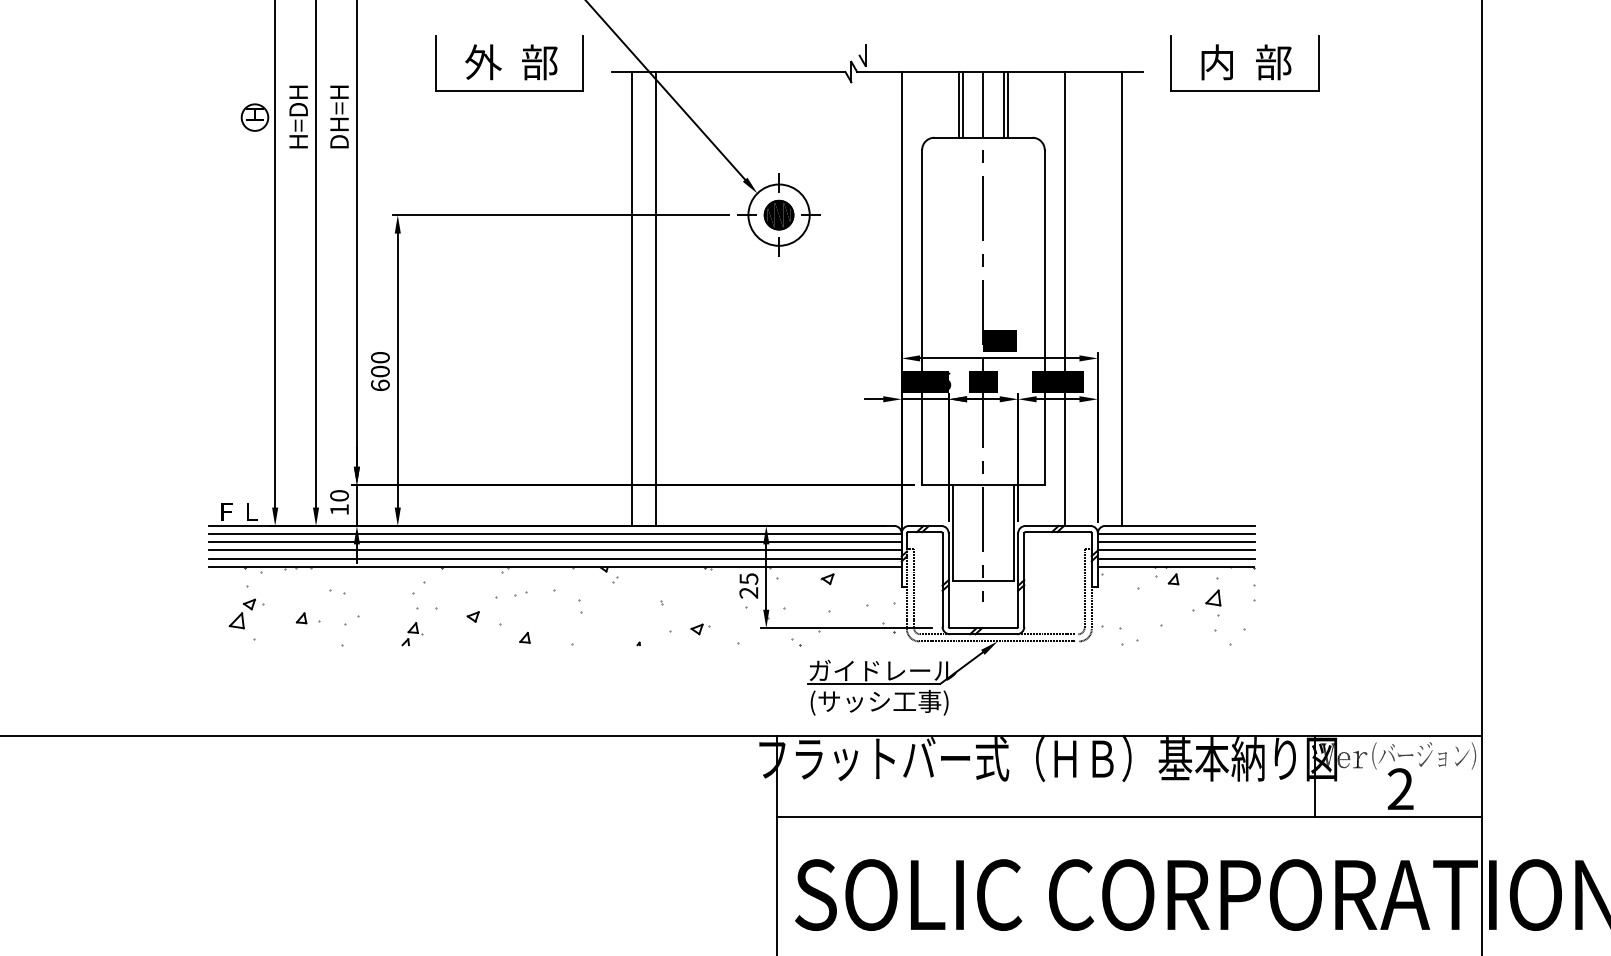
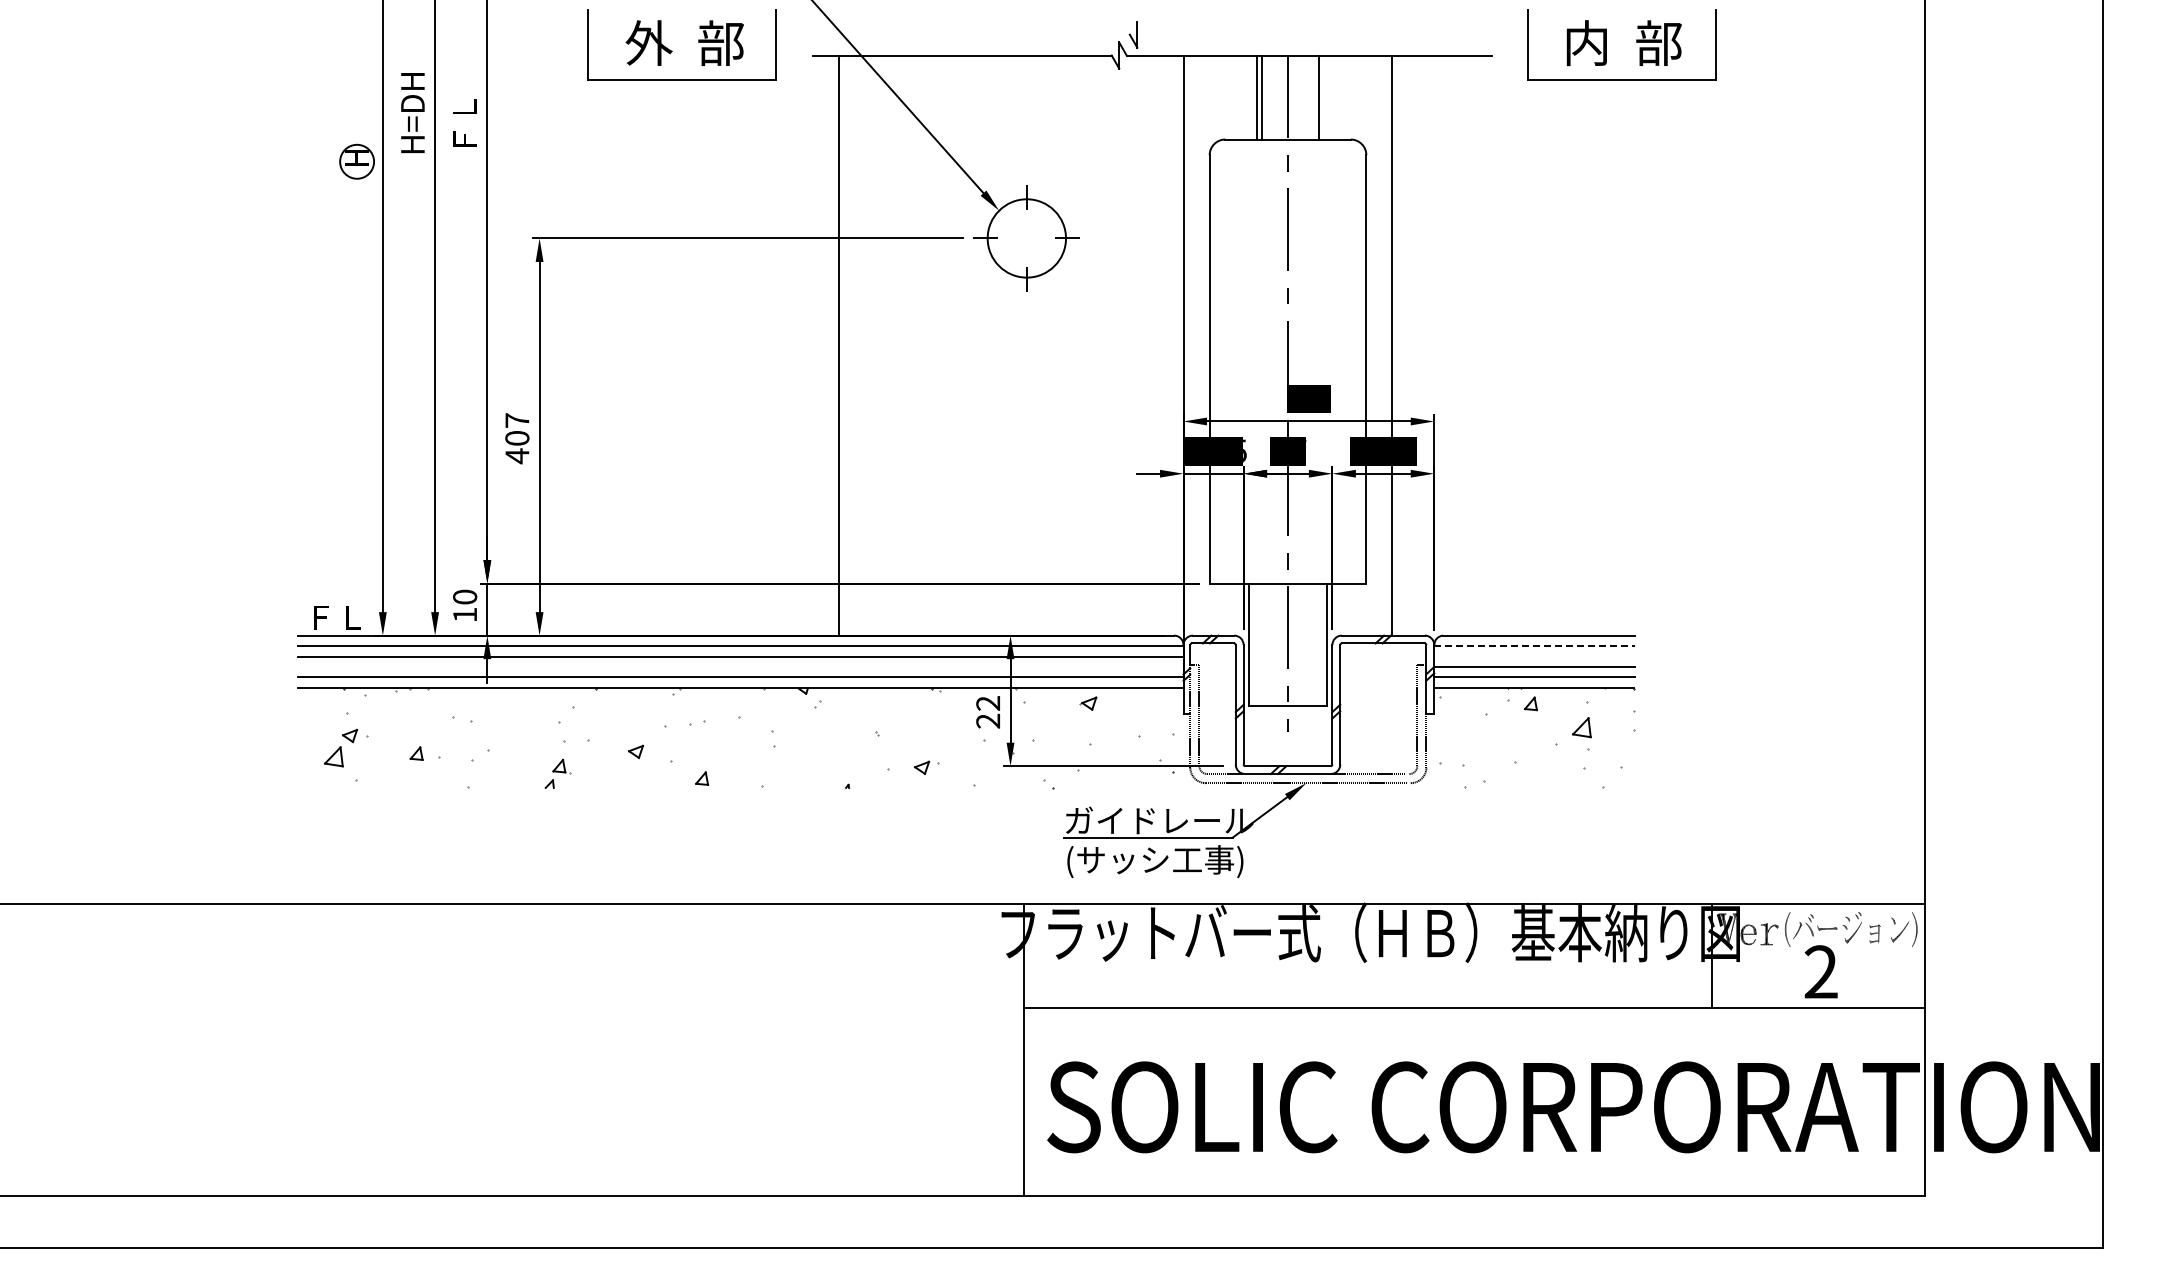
line: (1004, 104) -> (1314, 97), removed
text: (339, 116) -> (464, 112), DH=H -> ＦＬ
part: (254, 117) -> (356, 161), moved
part: (778, 215) -> (1026, 238), removed
line: (656, 298) -> (870, 345), removed
line: (1122, 298) -> (1465, 345), removed
text: (380, 371) -> (517, 438), 600 -> 407
line: (1176, 534) -> (1534, 646), solid -> dashed
line: (1176, 542) -> (1534, 656), removed
line: (555, 550) -> (740, 666), removed
text: (749, 579) -> (988, 703), 25 -> 22

